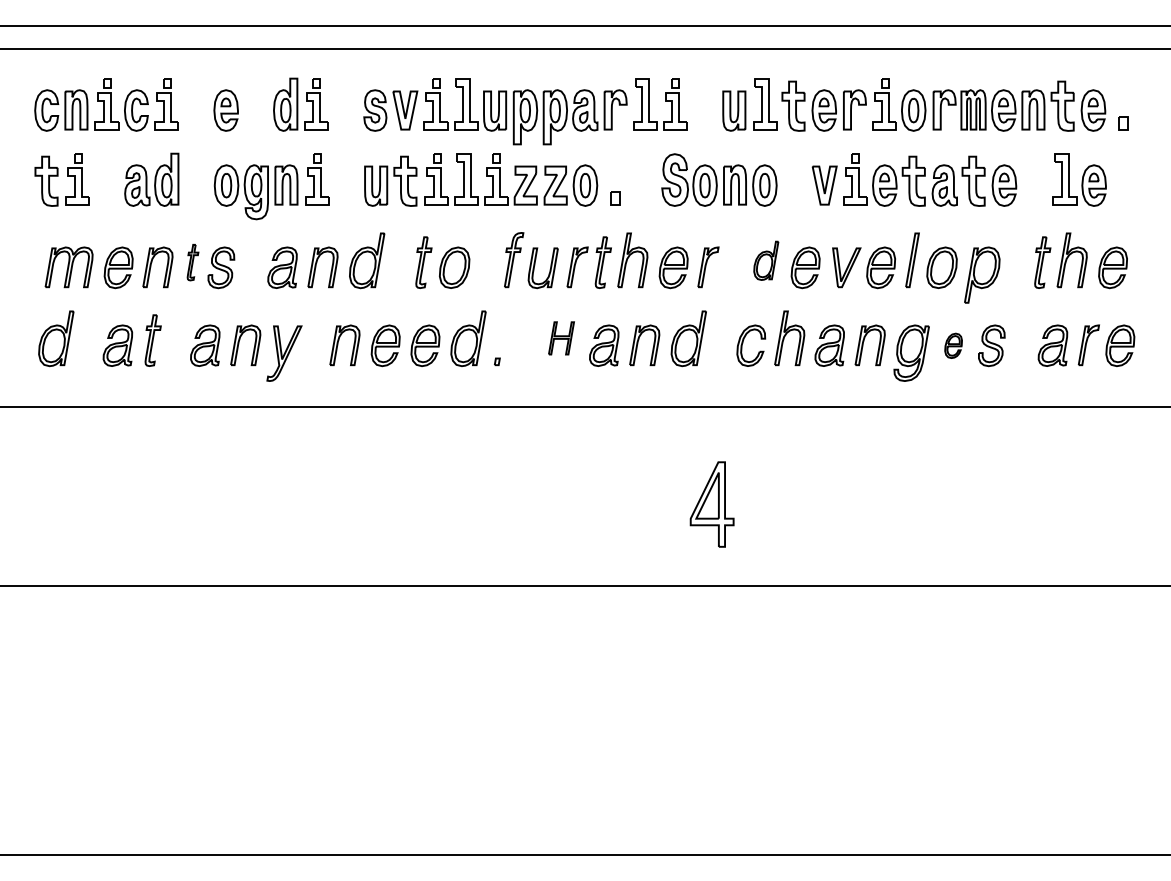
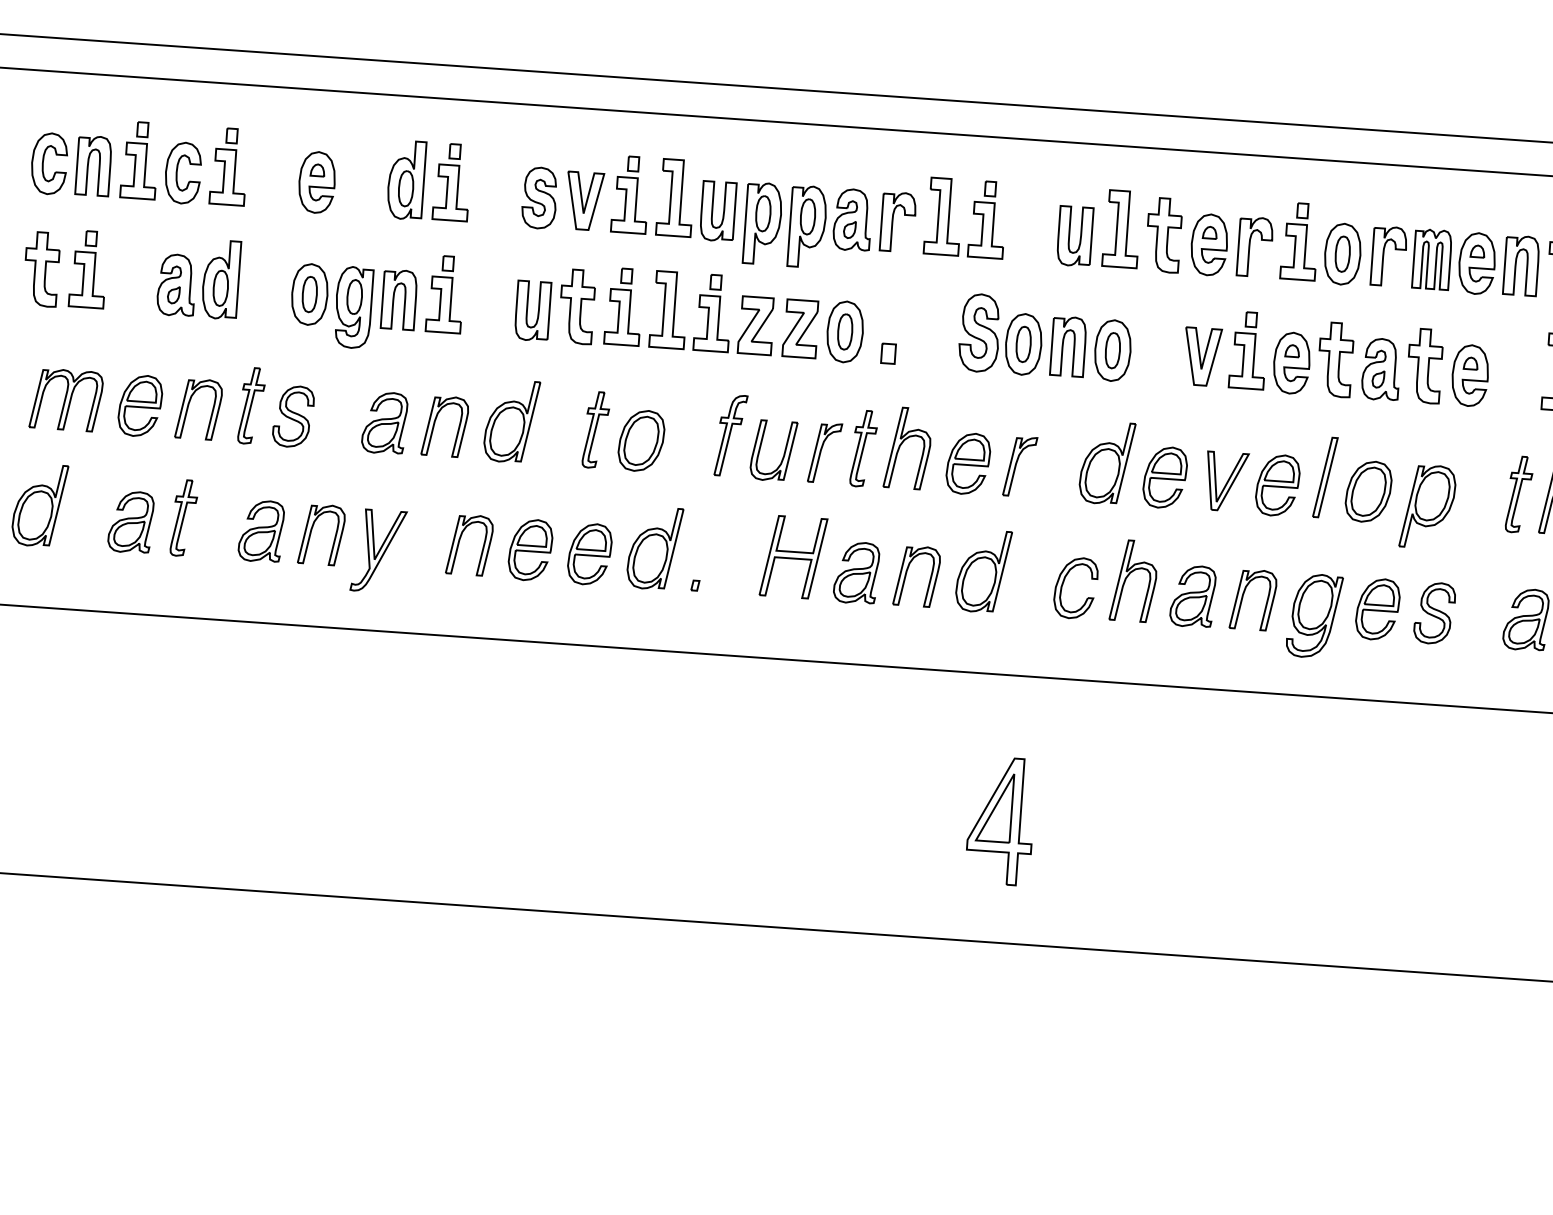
part: (766, 260) -> (1107, 462), size x1.43
part: (192, 262) -> (250, 405), size x1.43
part: (561, 338) -> (793, 557), size x1.67
part: (953, 345) -> (1377, 608), size x1.67

